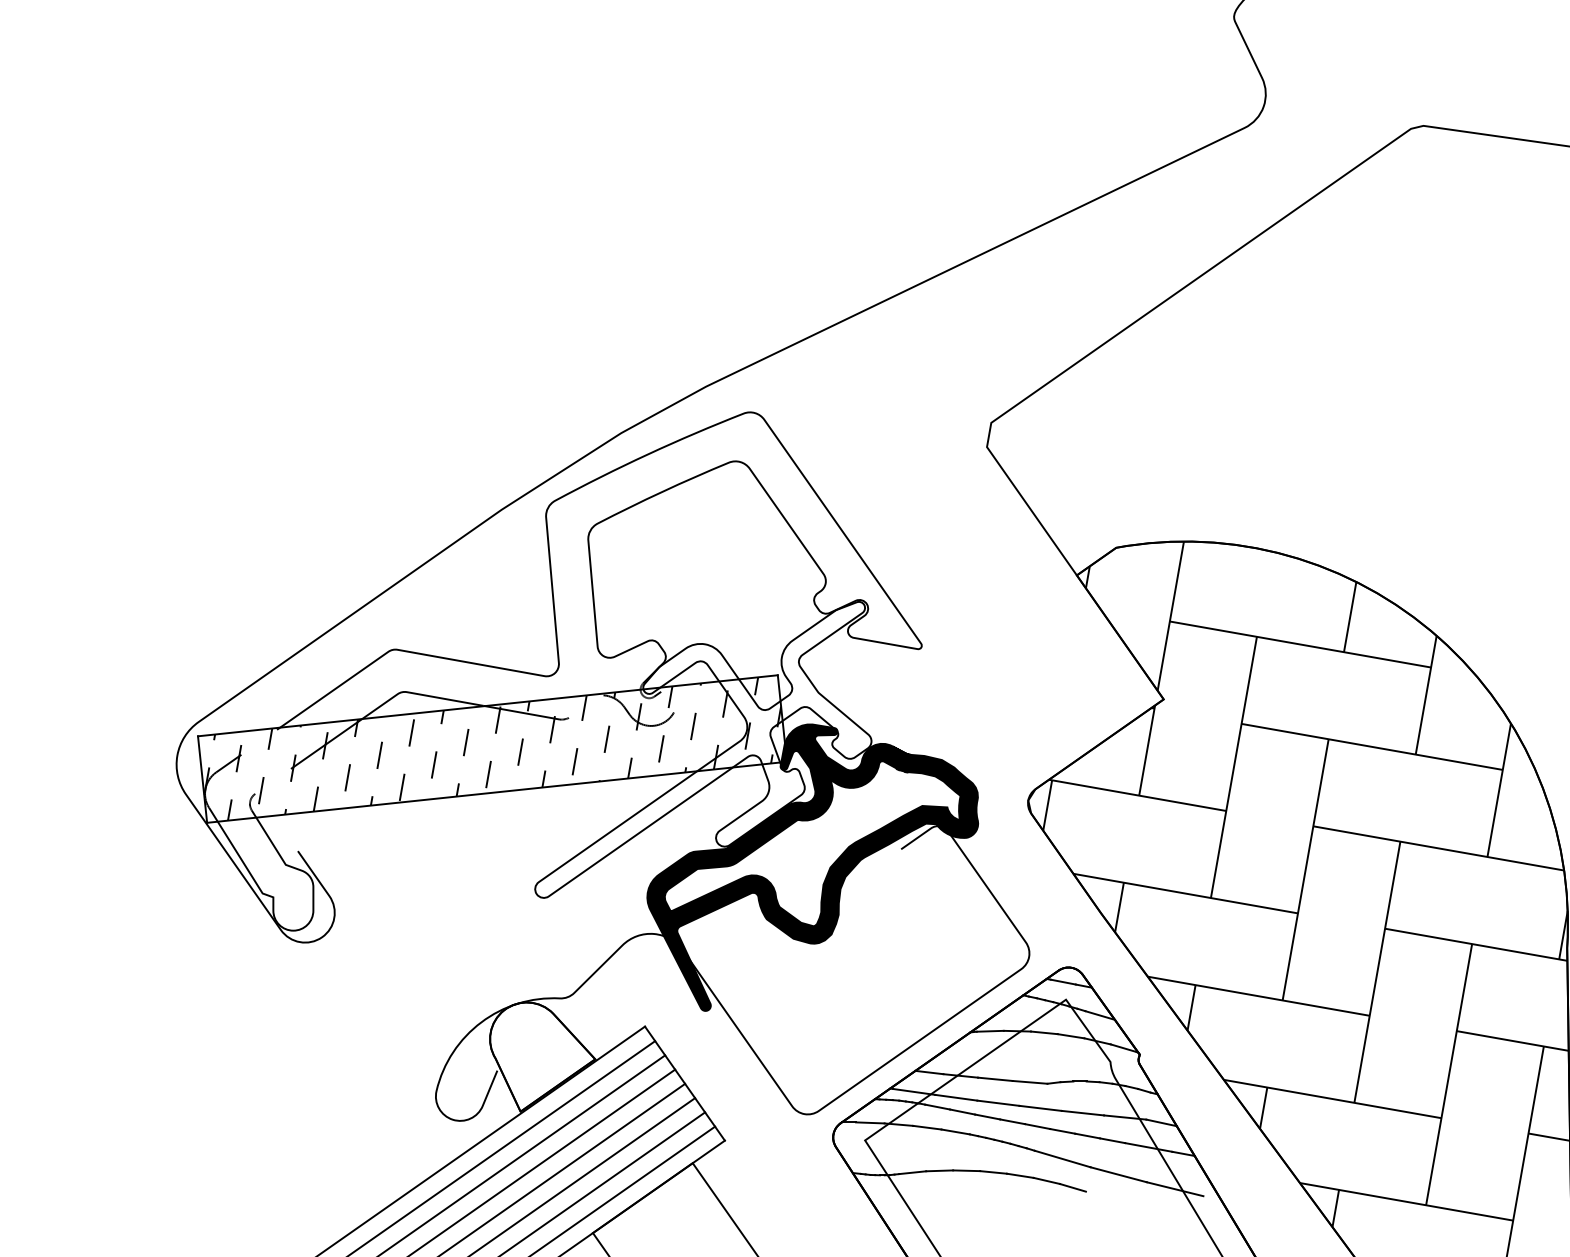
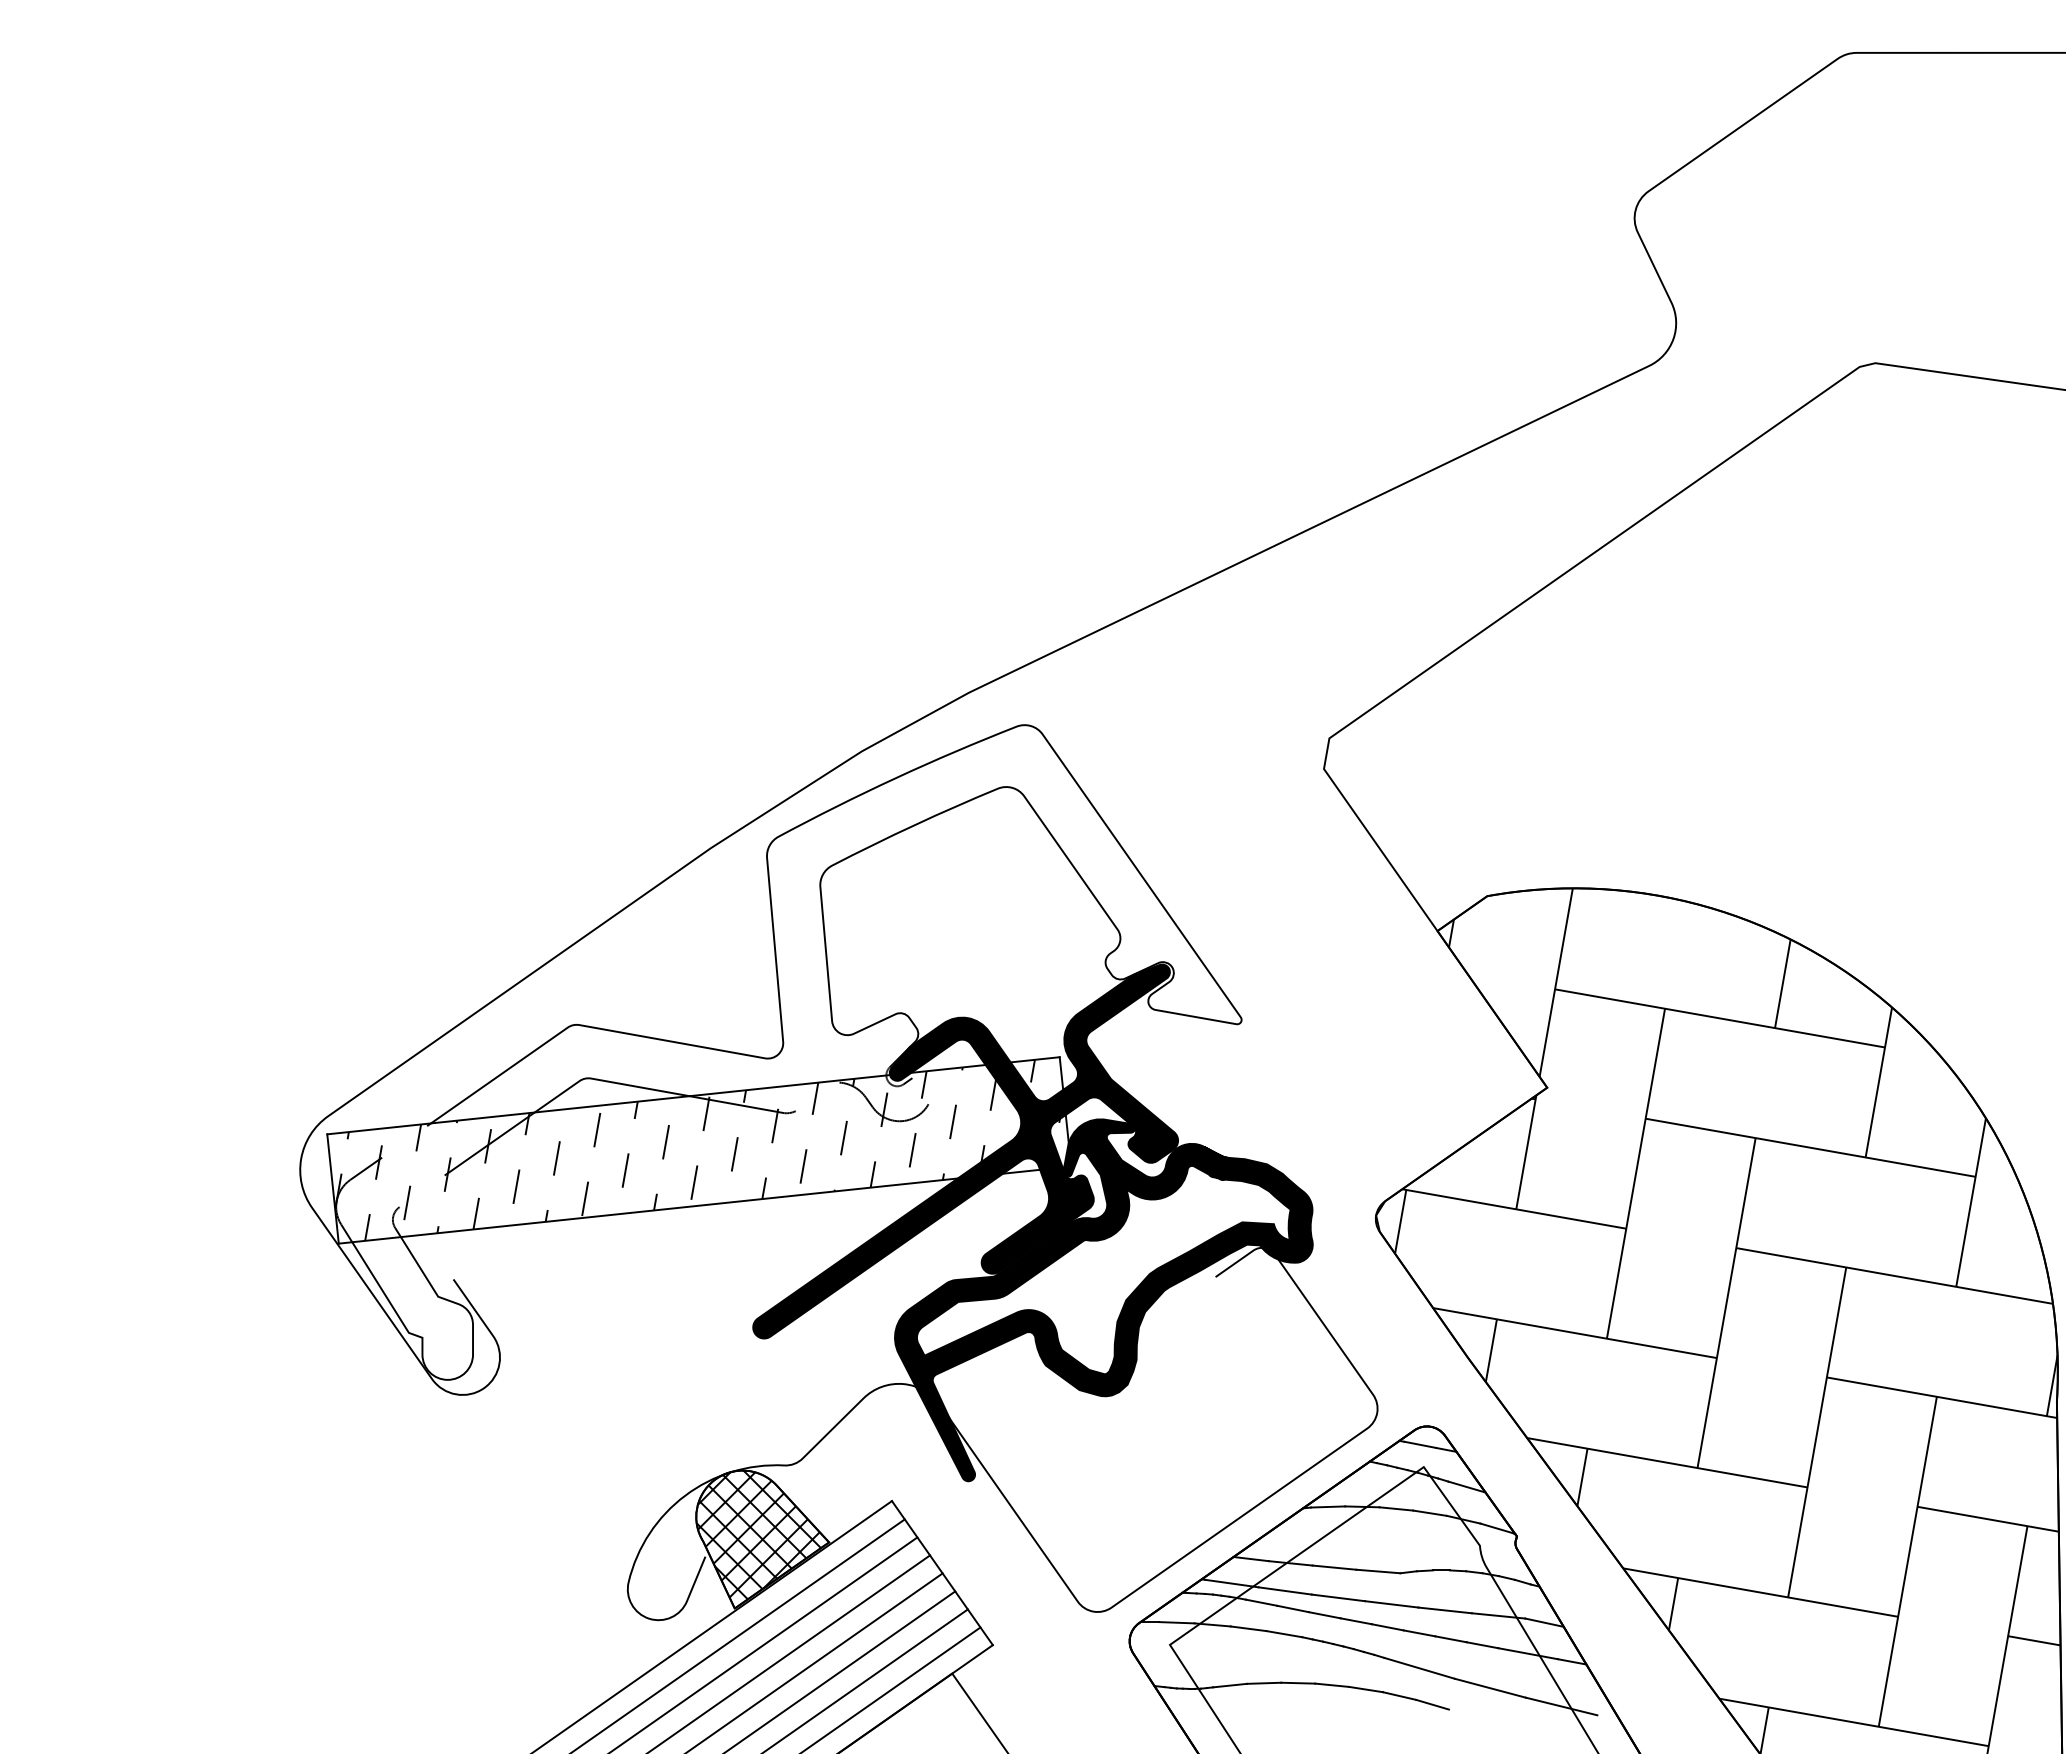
fill: (703, 749) -> (965, 1151), added
hatch: (539, 1053) -> (758, 1534), added

